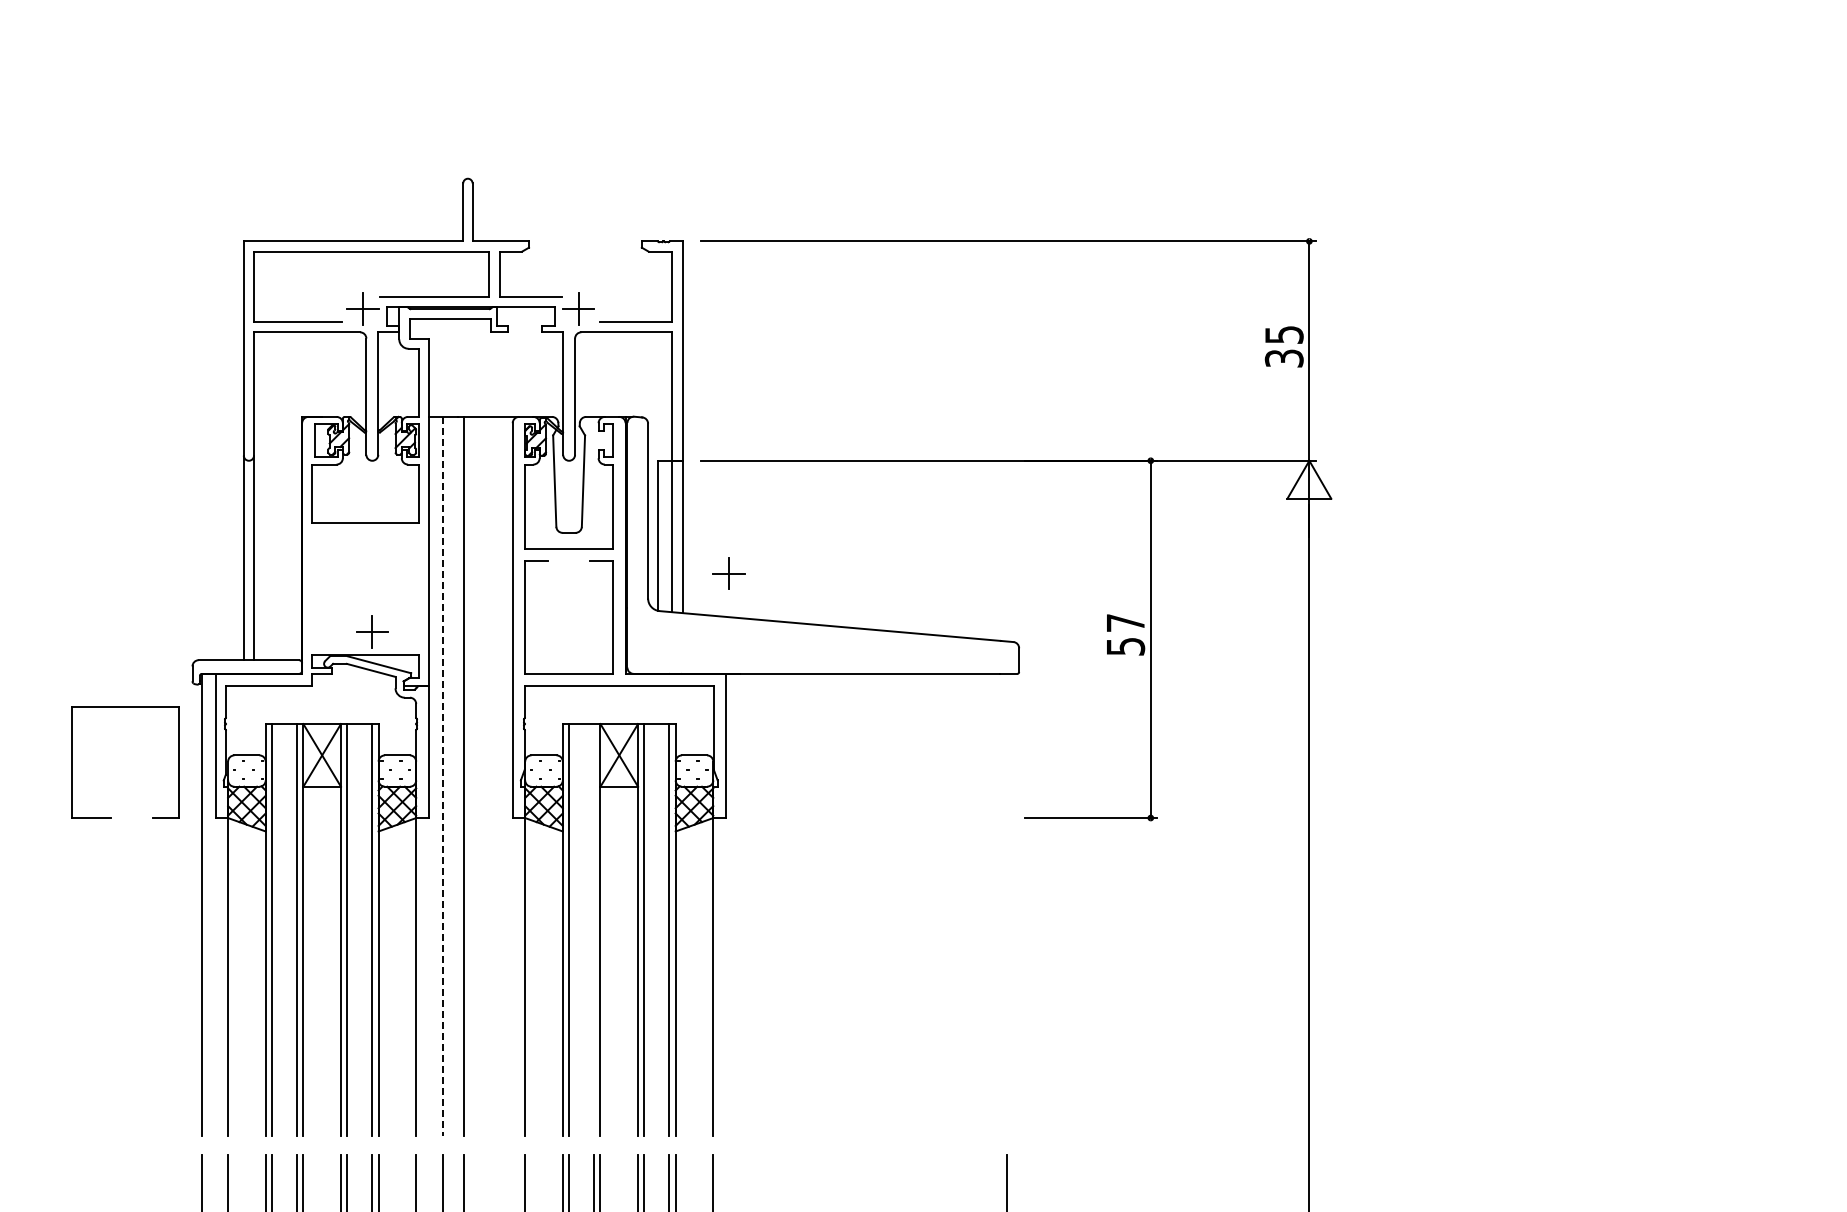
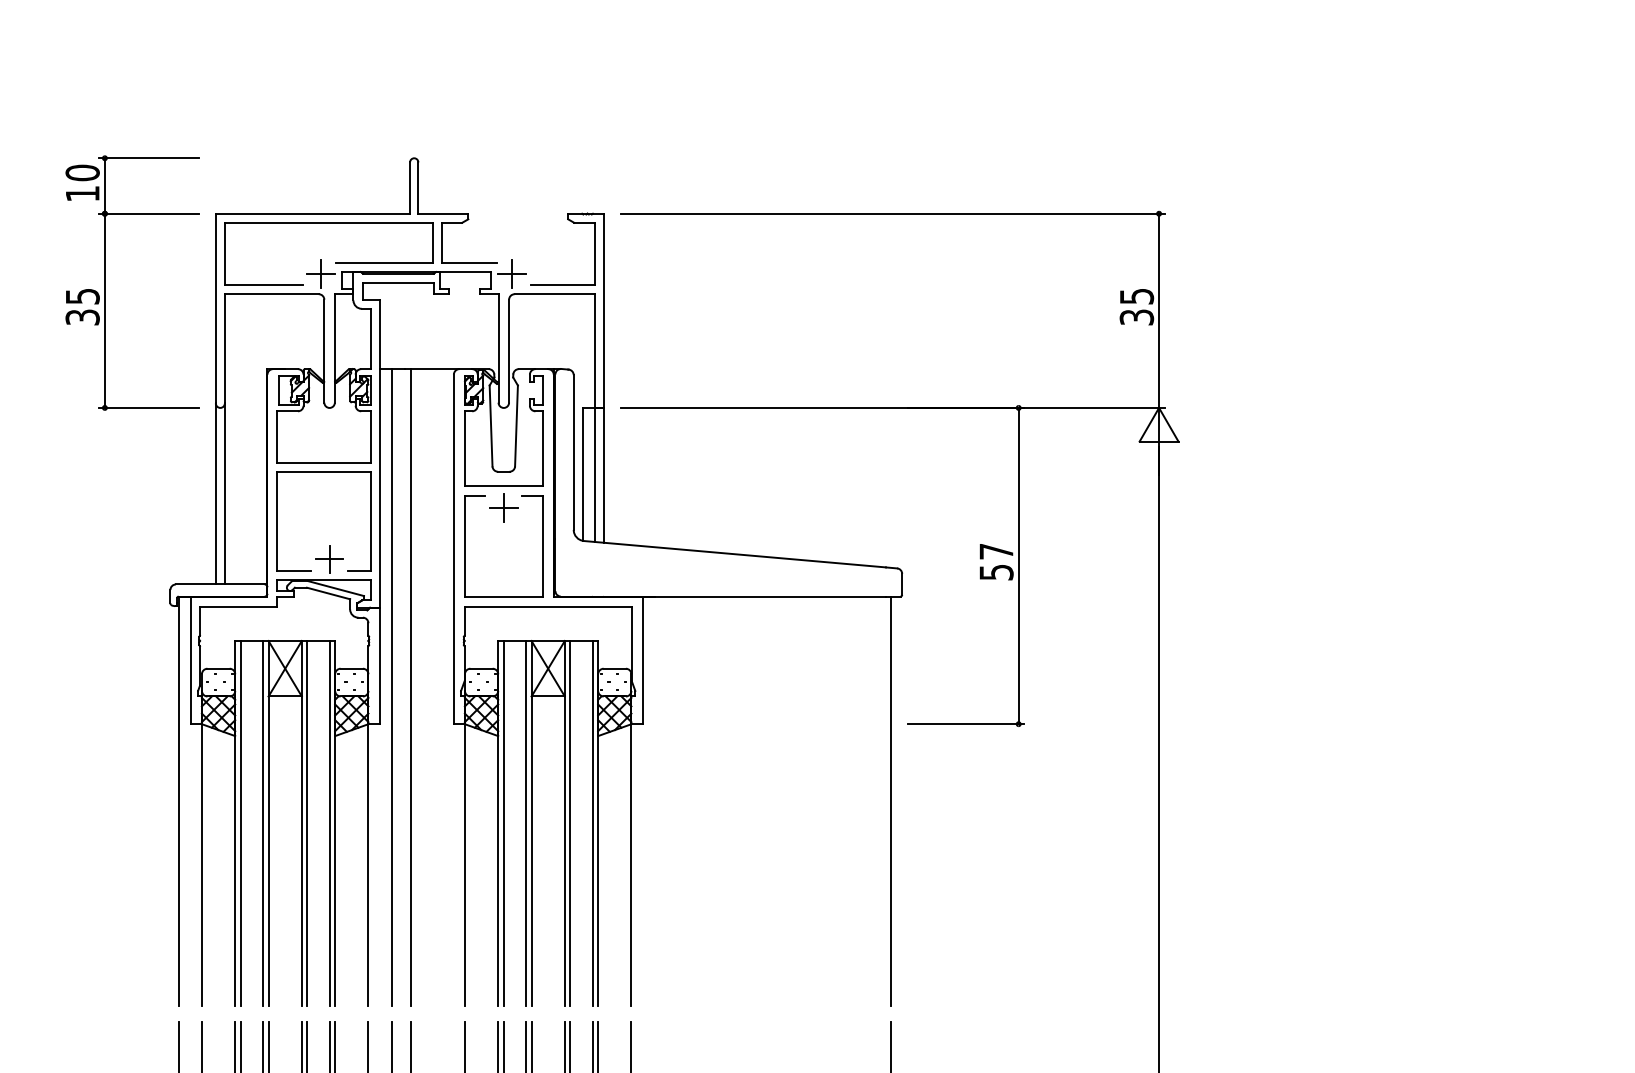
part: (118, 319) -> (104, 282), added
part: (728, 573) -> (503, 507), moved
part: (72, 762) -> (276, 521), moved
line: (442, 776) -> (391, 687), dashed -> solid
line: (1006, 904) -> (890, 800), added
line: (594, 930) -> (526, 823), added

